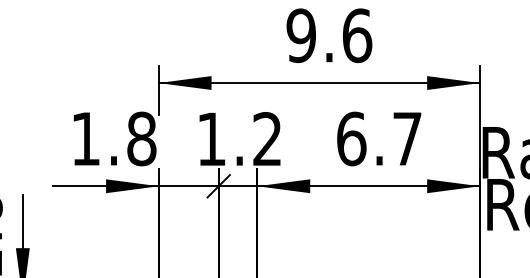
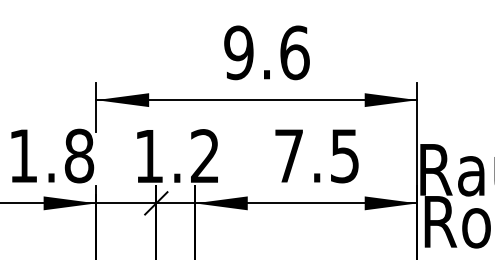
text: (379, 138) -> (317, 155), 6.7 -> 7.5

